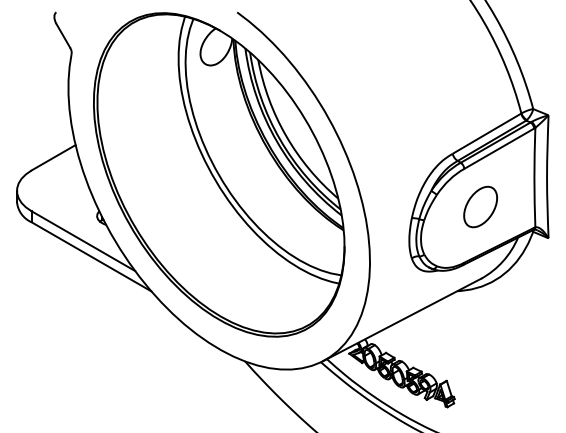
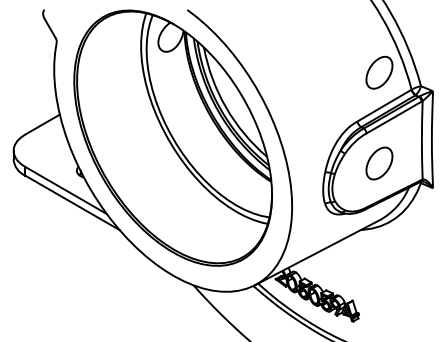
part: (480, 91) -> (379, 72), added

